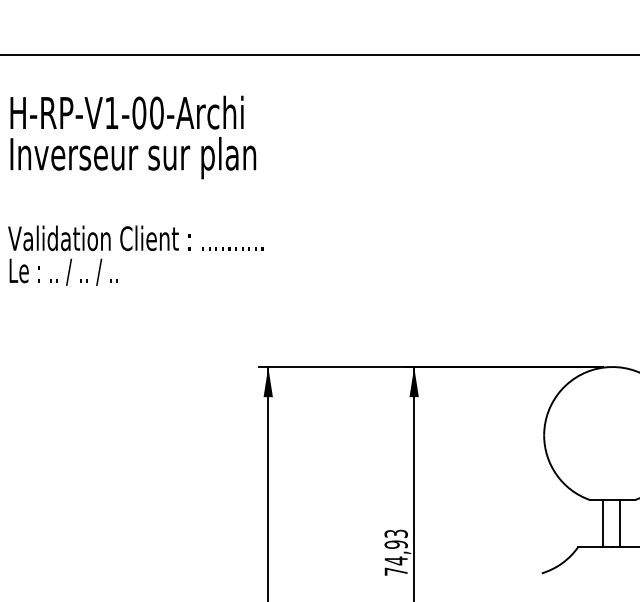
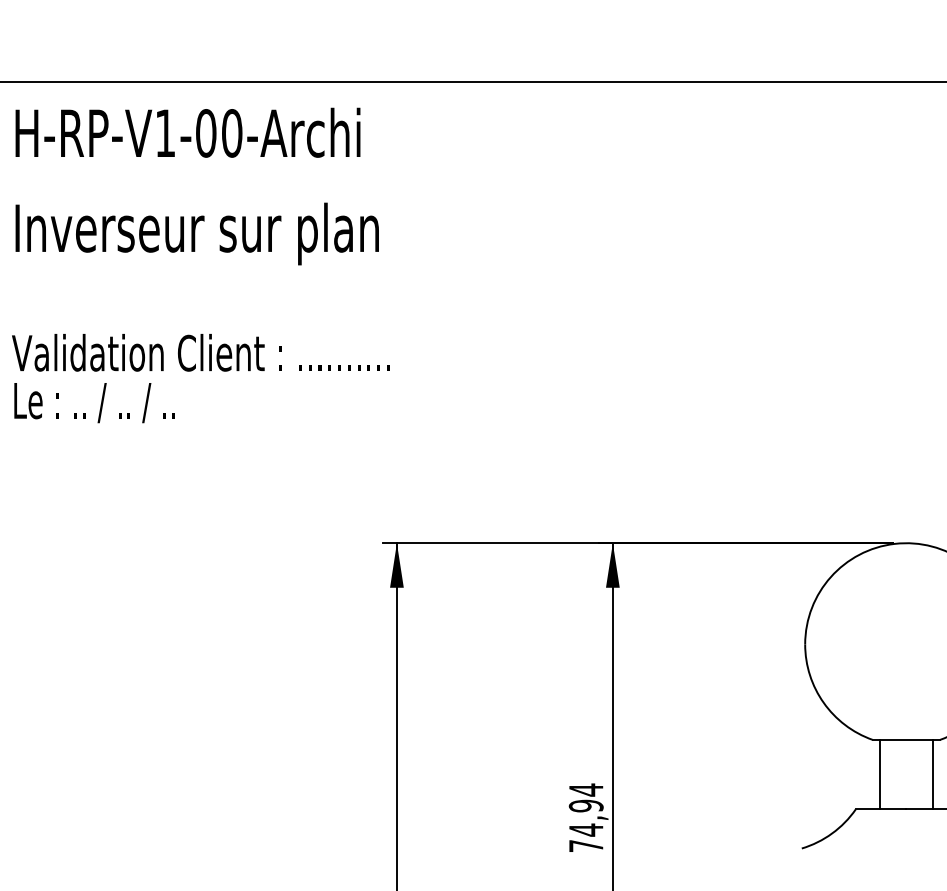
text: (126, 112) -> (187, 132), moved
line: (603, 522) -> (932, 773), moved
line: (619, 522) -> (879, 773), moved
text: (395, 533) -> (585, 789), 74,93 -> 74,94

